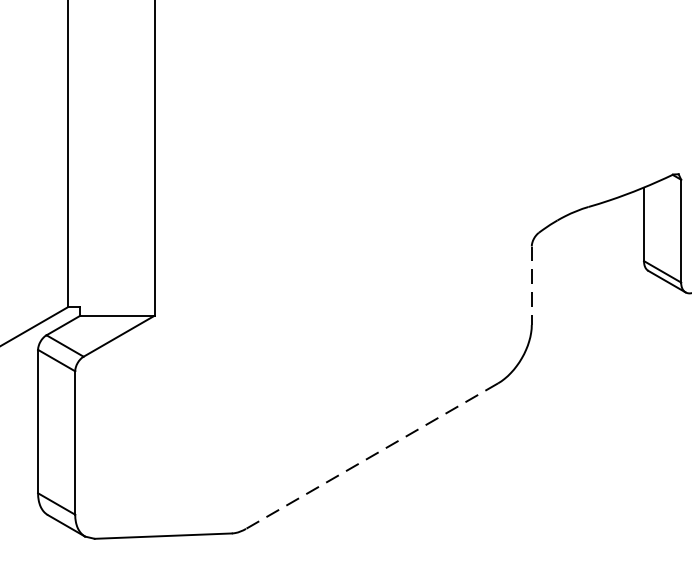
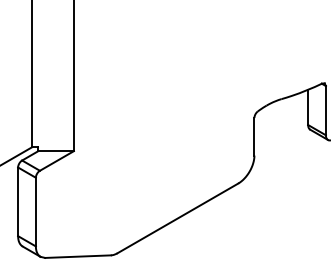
line: (531, 285) -> (254, 136), dashed -> solid
line: (371, 456) -> (177, 218), dashed -> solid

